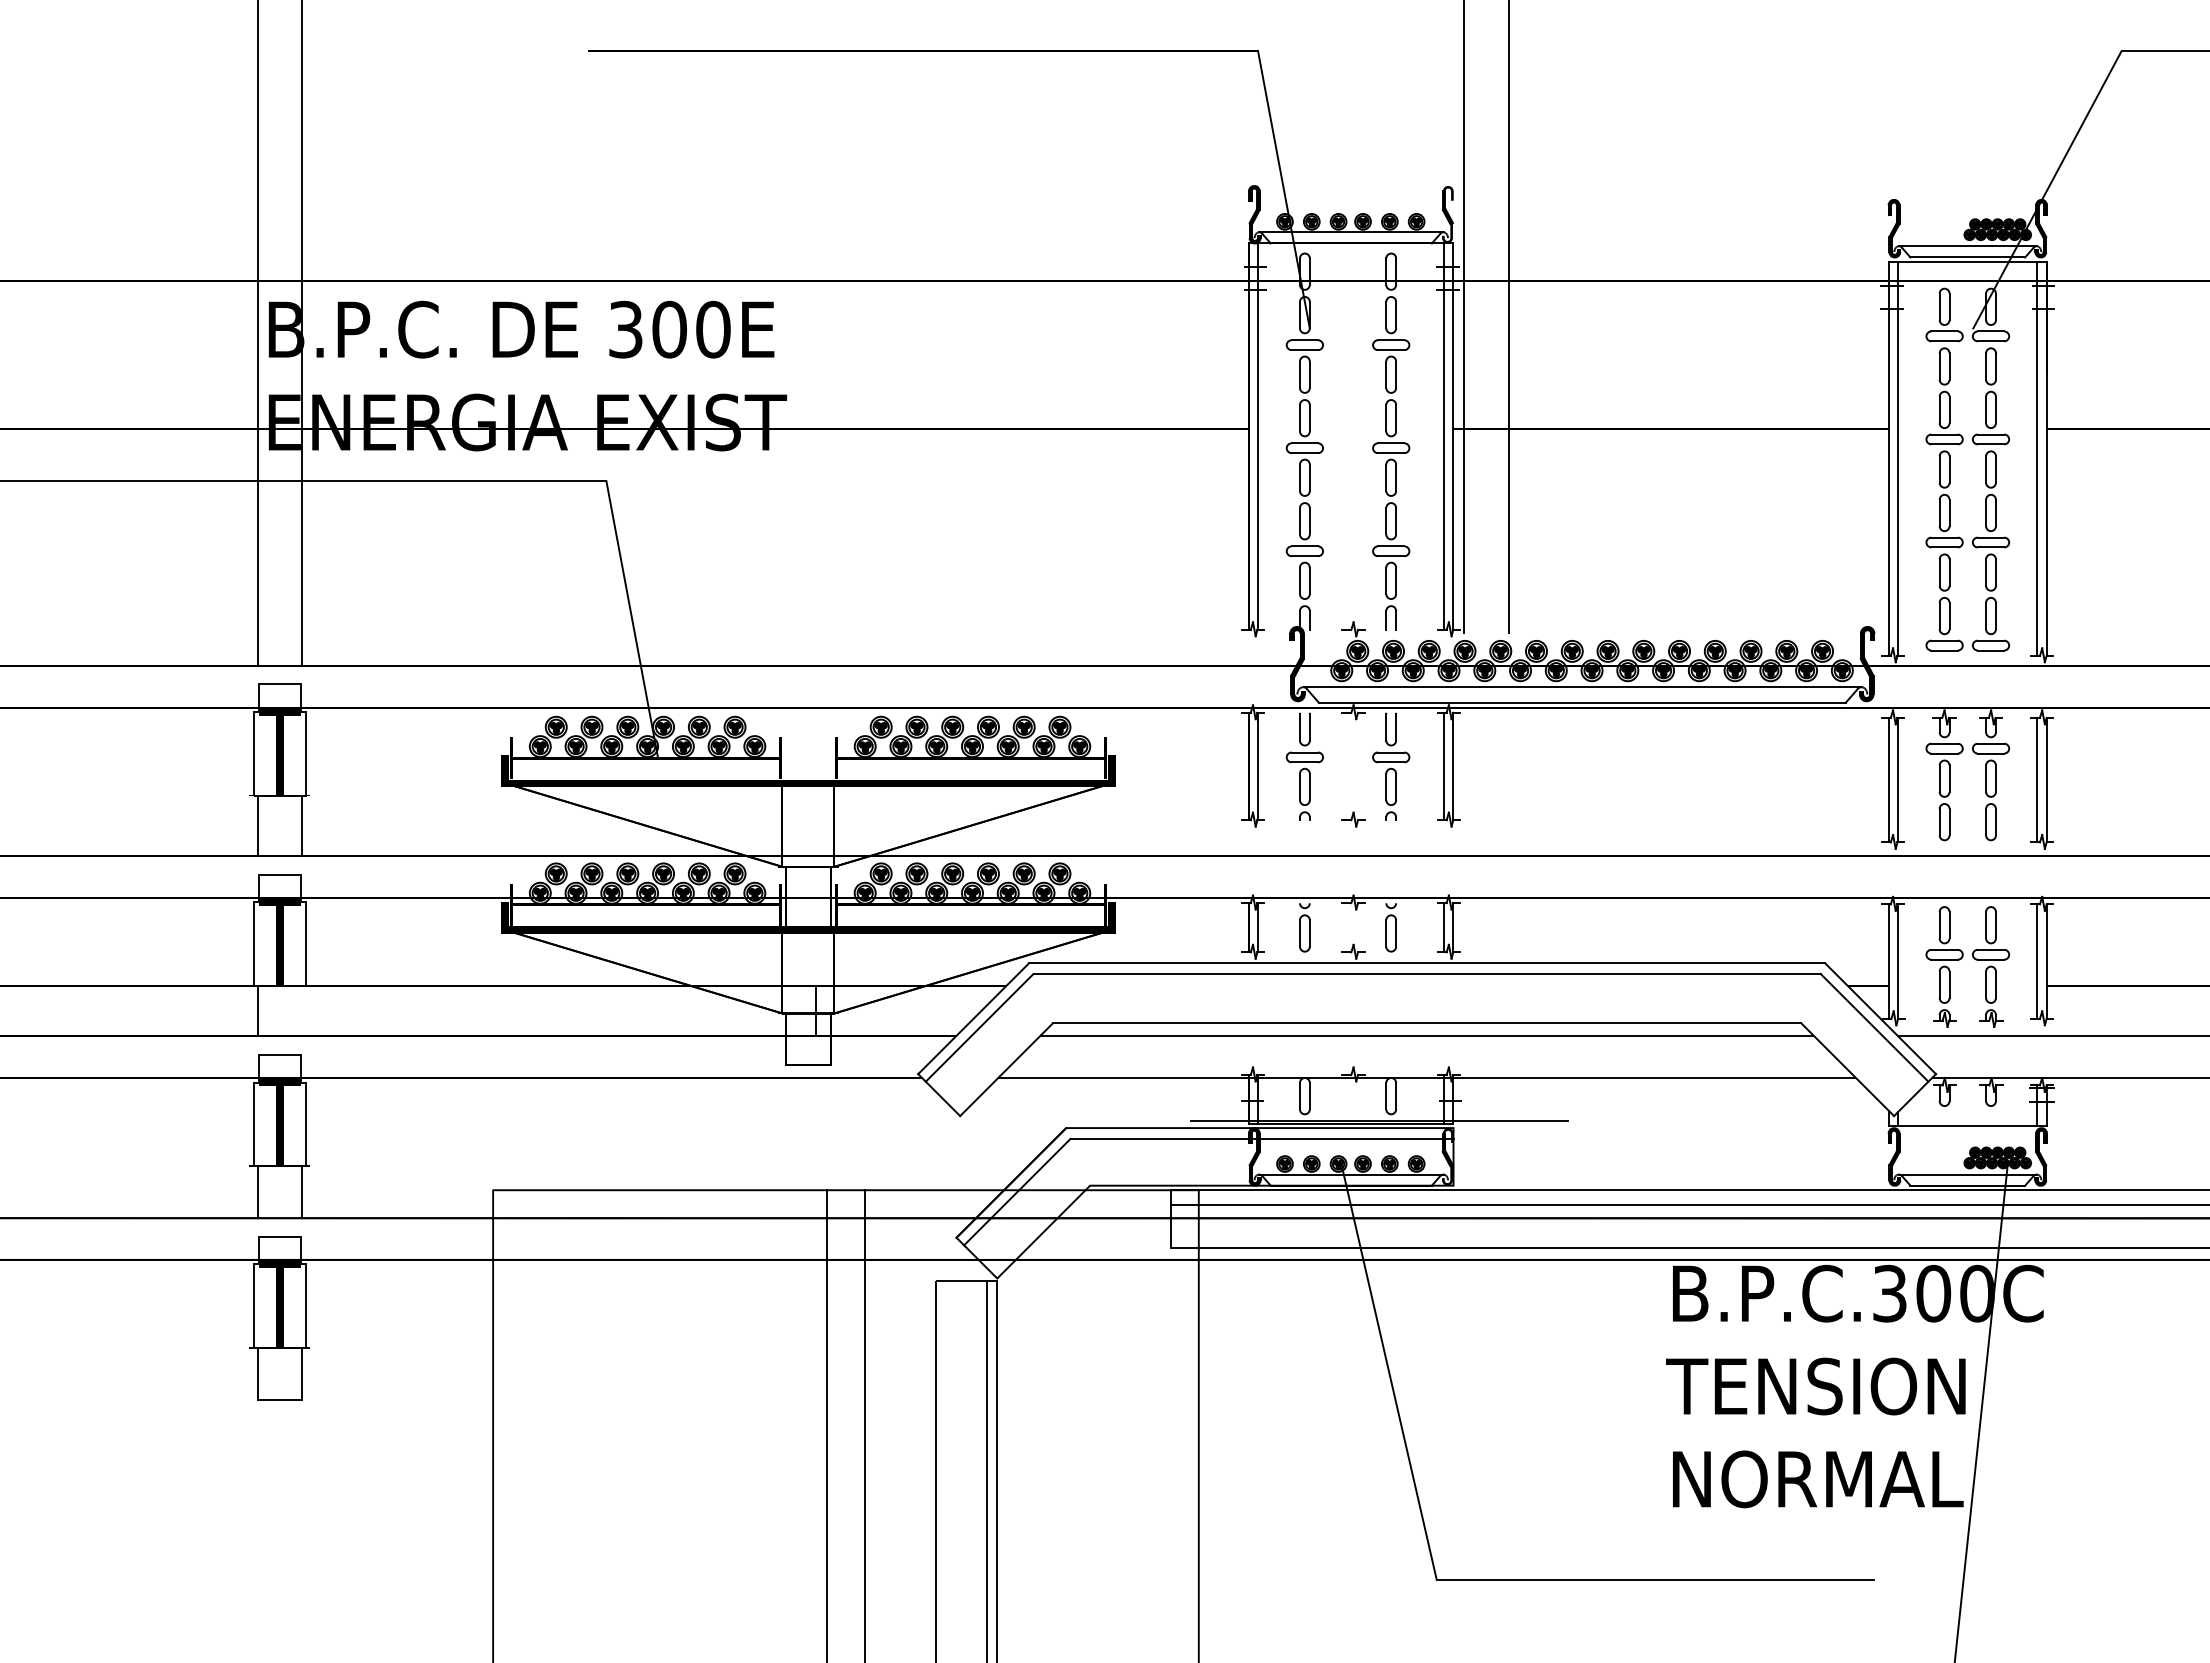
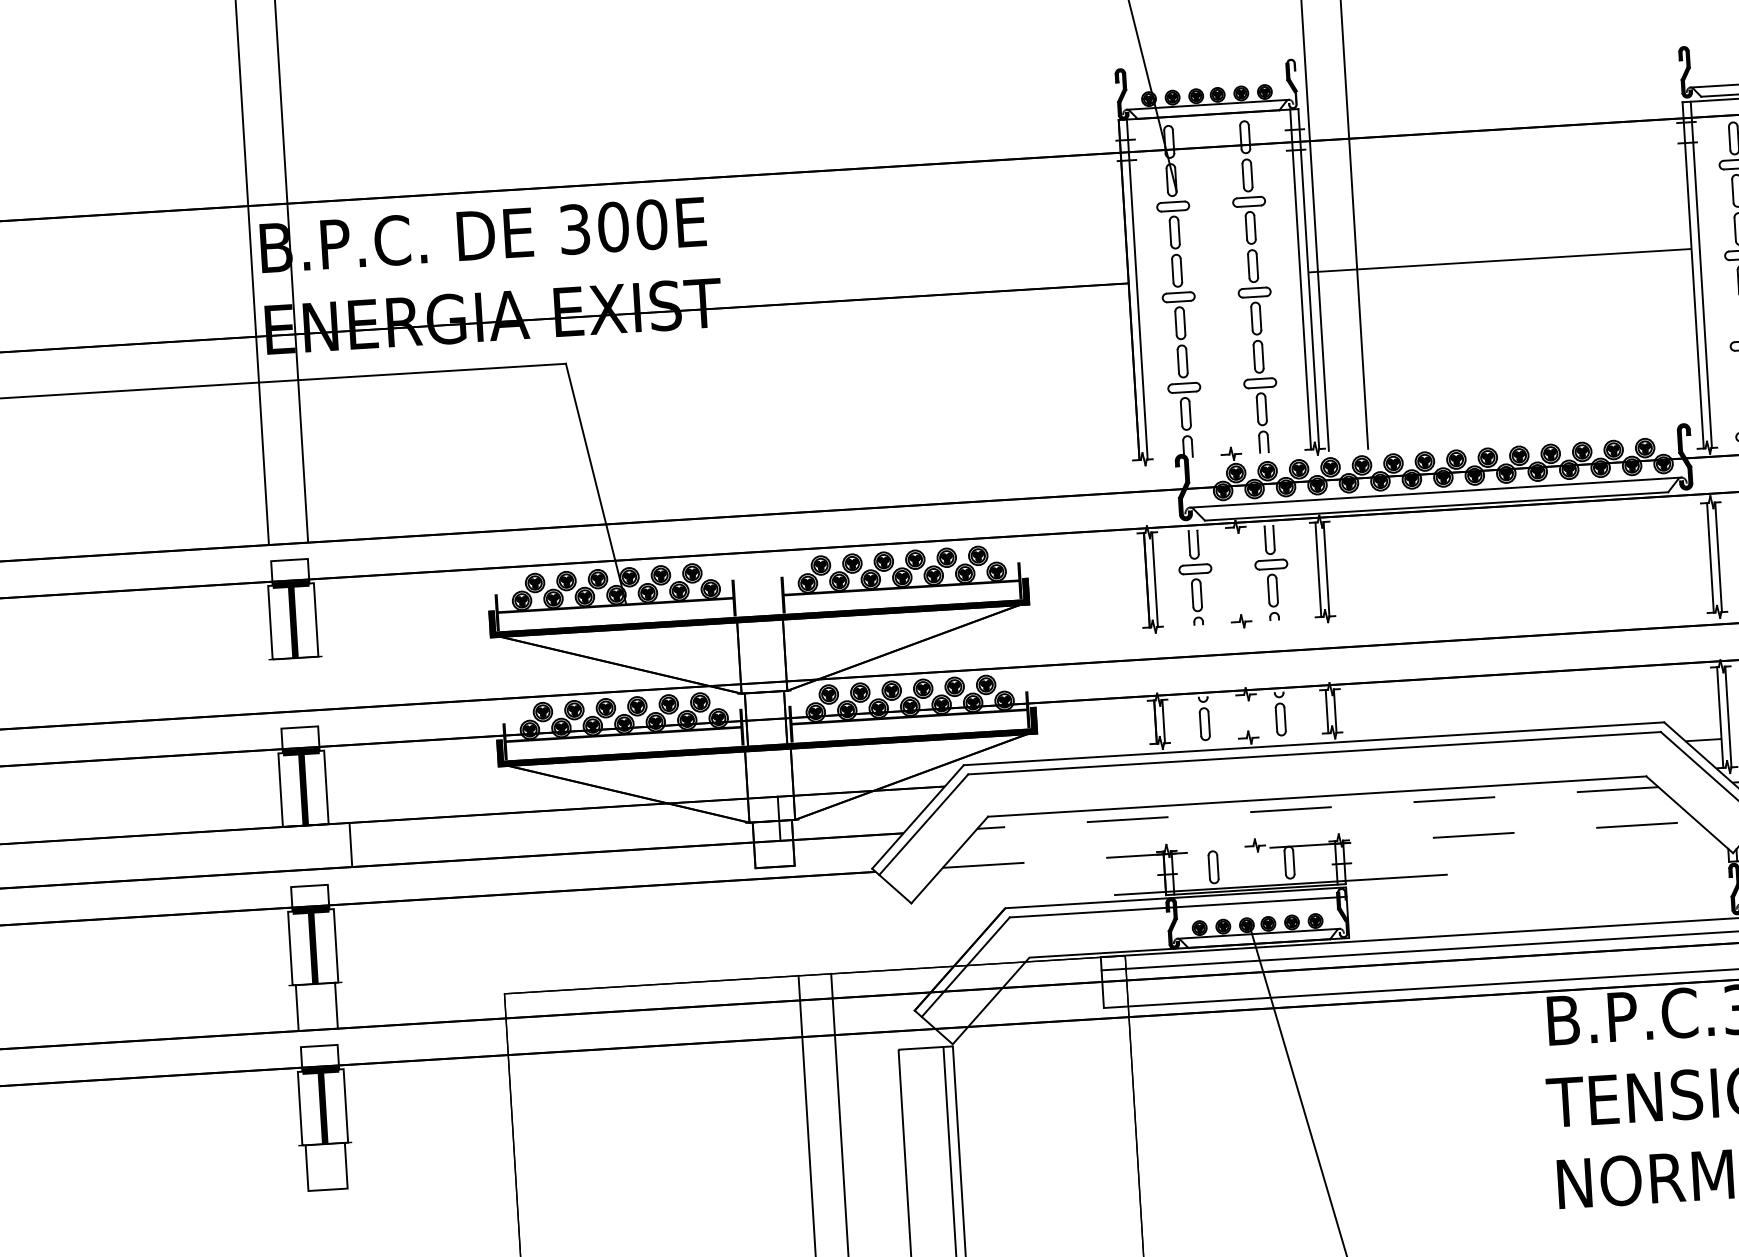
line: (257, 825) -> (277, 685), removed
line: (302, 825) -> (317, 683), removed
line: (257, 1010) -> (350, 844), moved
line: (1426, 1036) -> (1317, 808), solid -> dashed
line: (1427, 1078) -> (1320, 845), solid -> dashed

